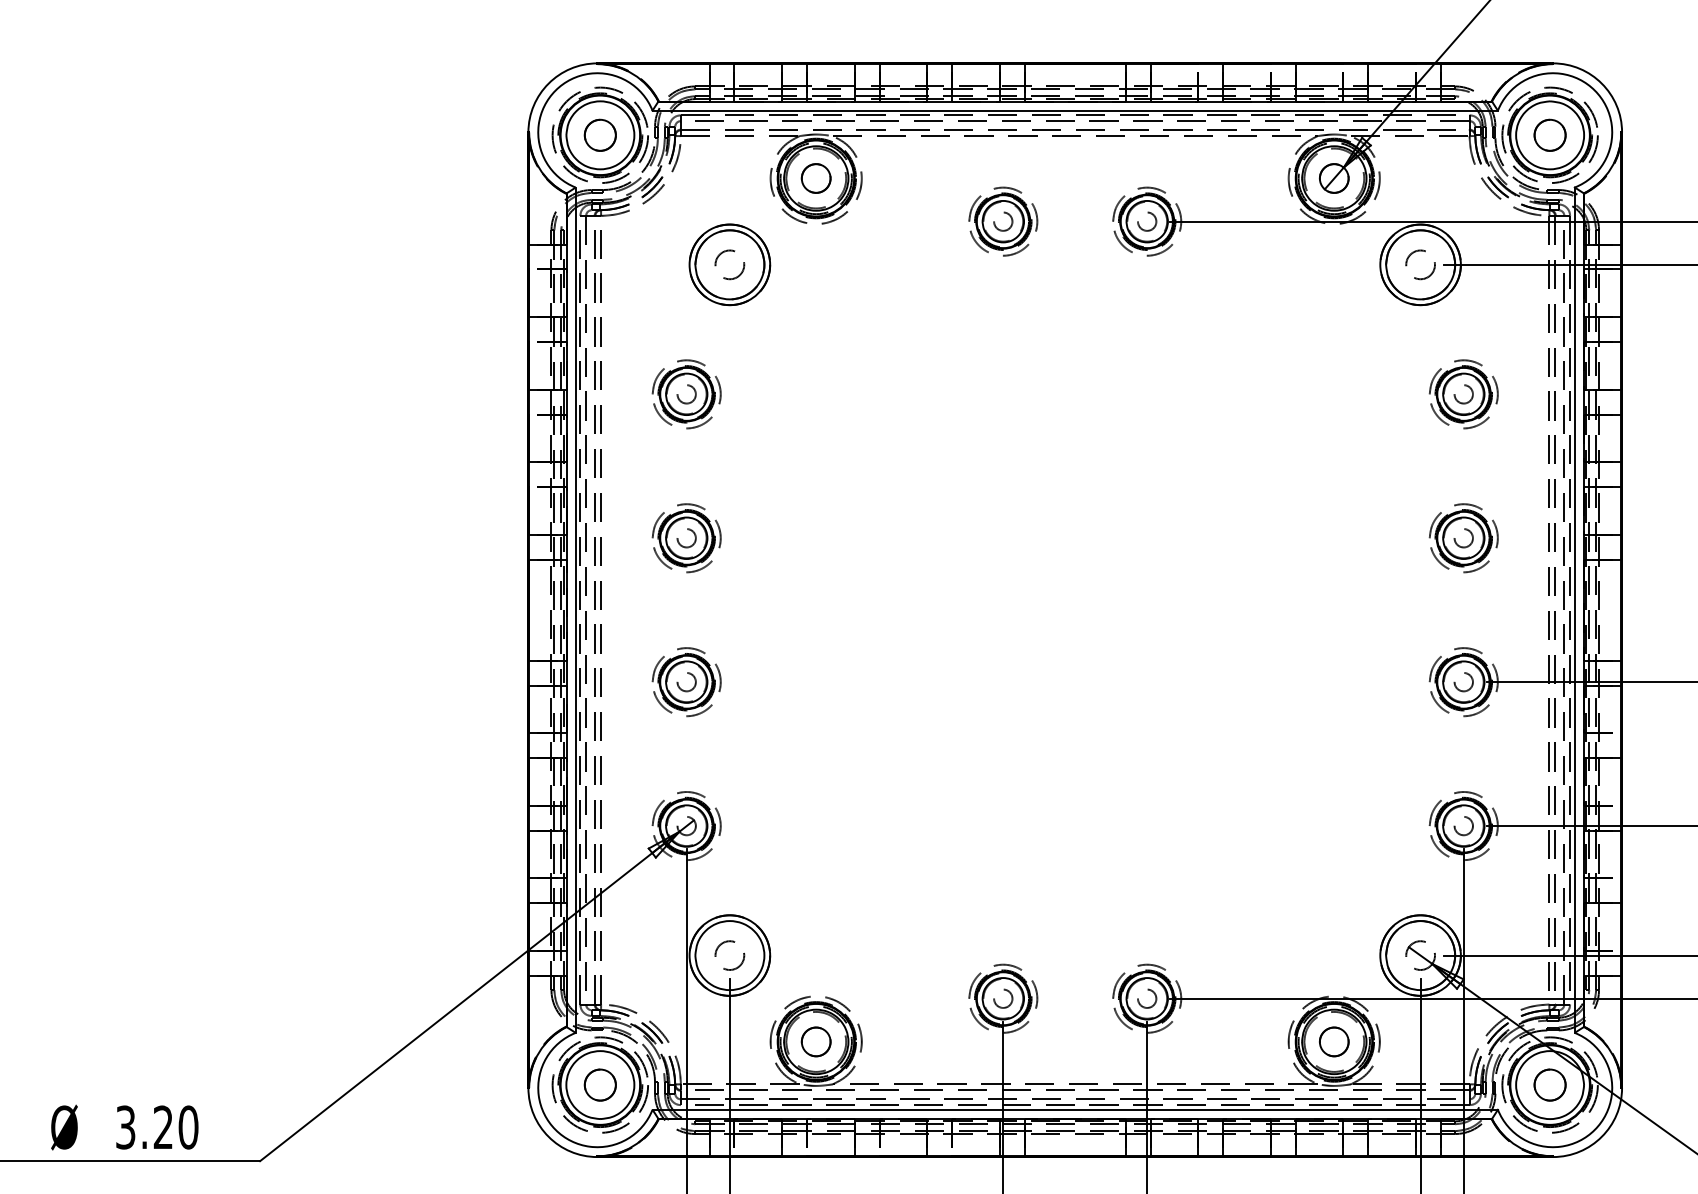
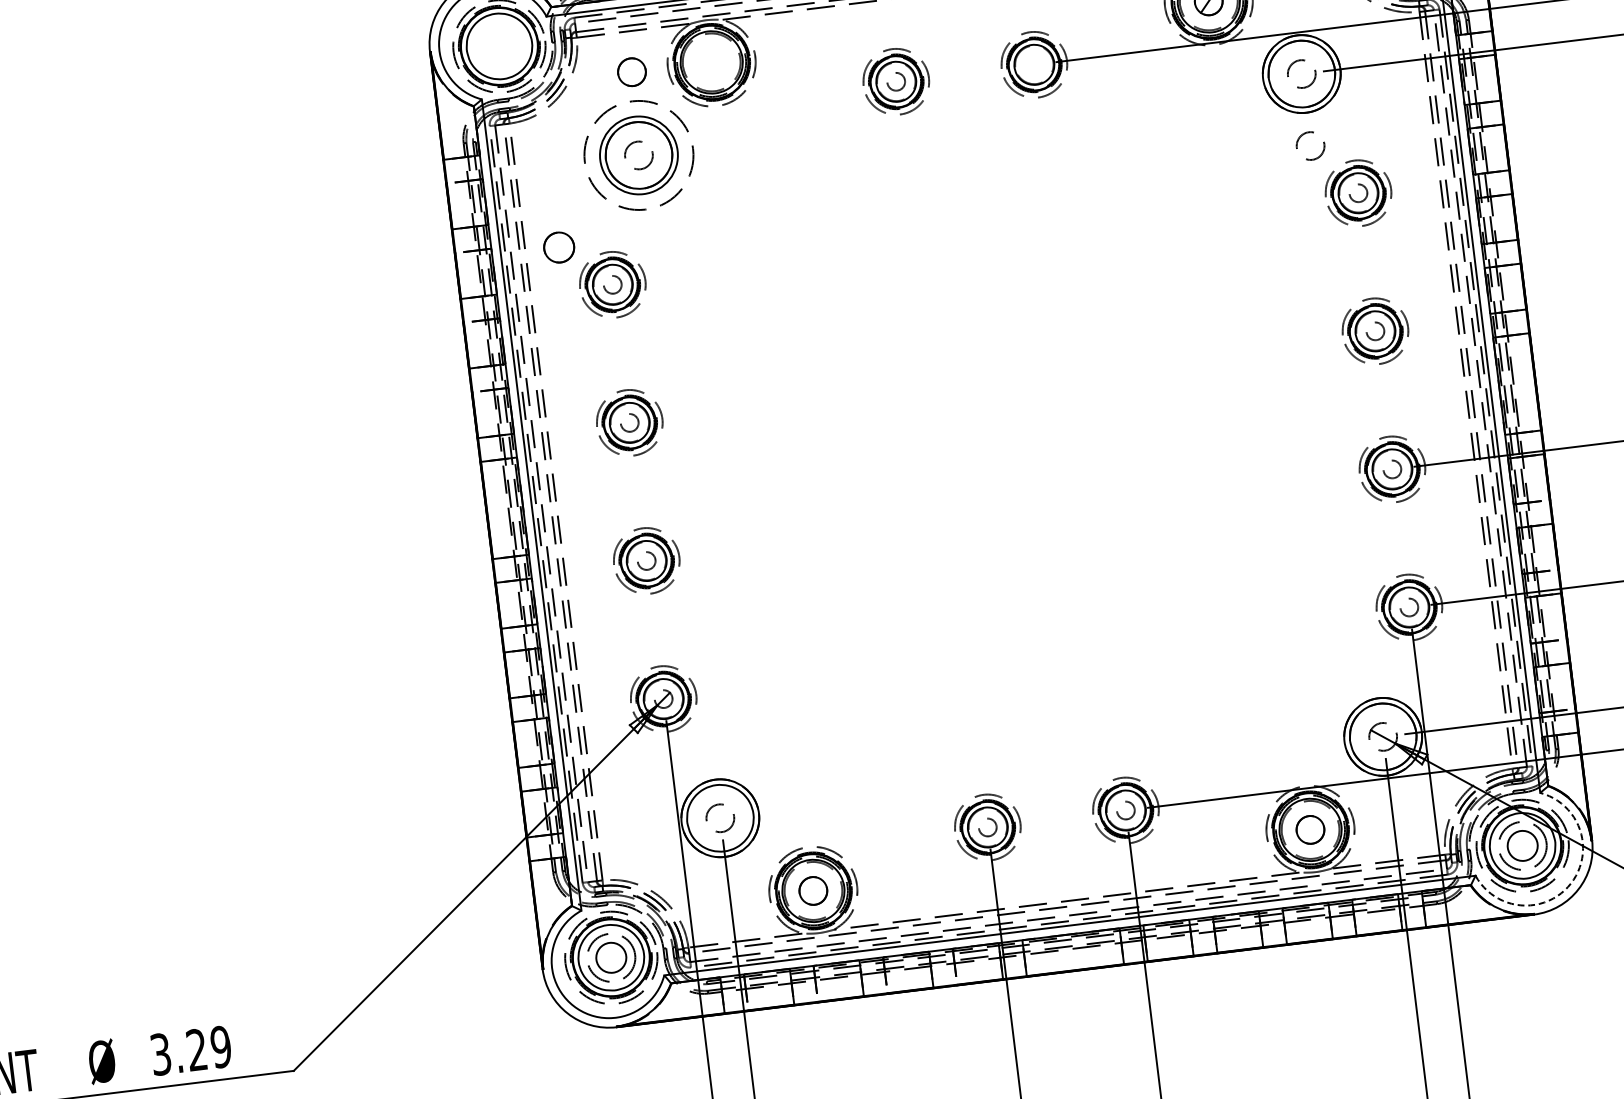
circle: (599, 134) -> (558, 246), moved
part: (815, 178) -> (631, 72), moved
circle: (1147, 221) -> (1034, 64), removed
circle: (729, 264) -> (638, 155), size x1.4
circle: (1420, 339) -> (1310, 145), added
circle: (599, 1084) -> (610, 957), size x1.6
circle: (1549, 1084) -> (1522, 845), size x1.6
text: (188, 1127) -> (221, 1047), 3.20 -> 3.29
arc: (1594, 1129) -> (1570, 883), solid -> dashed

